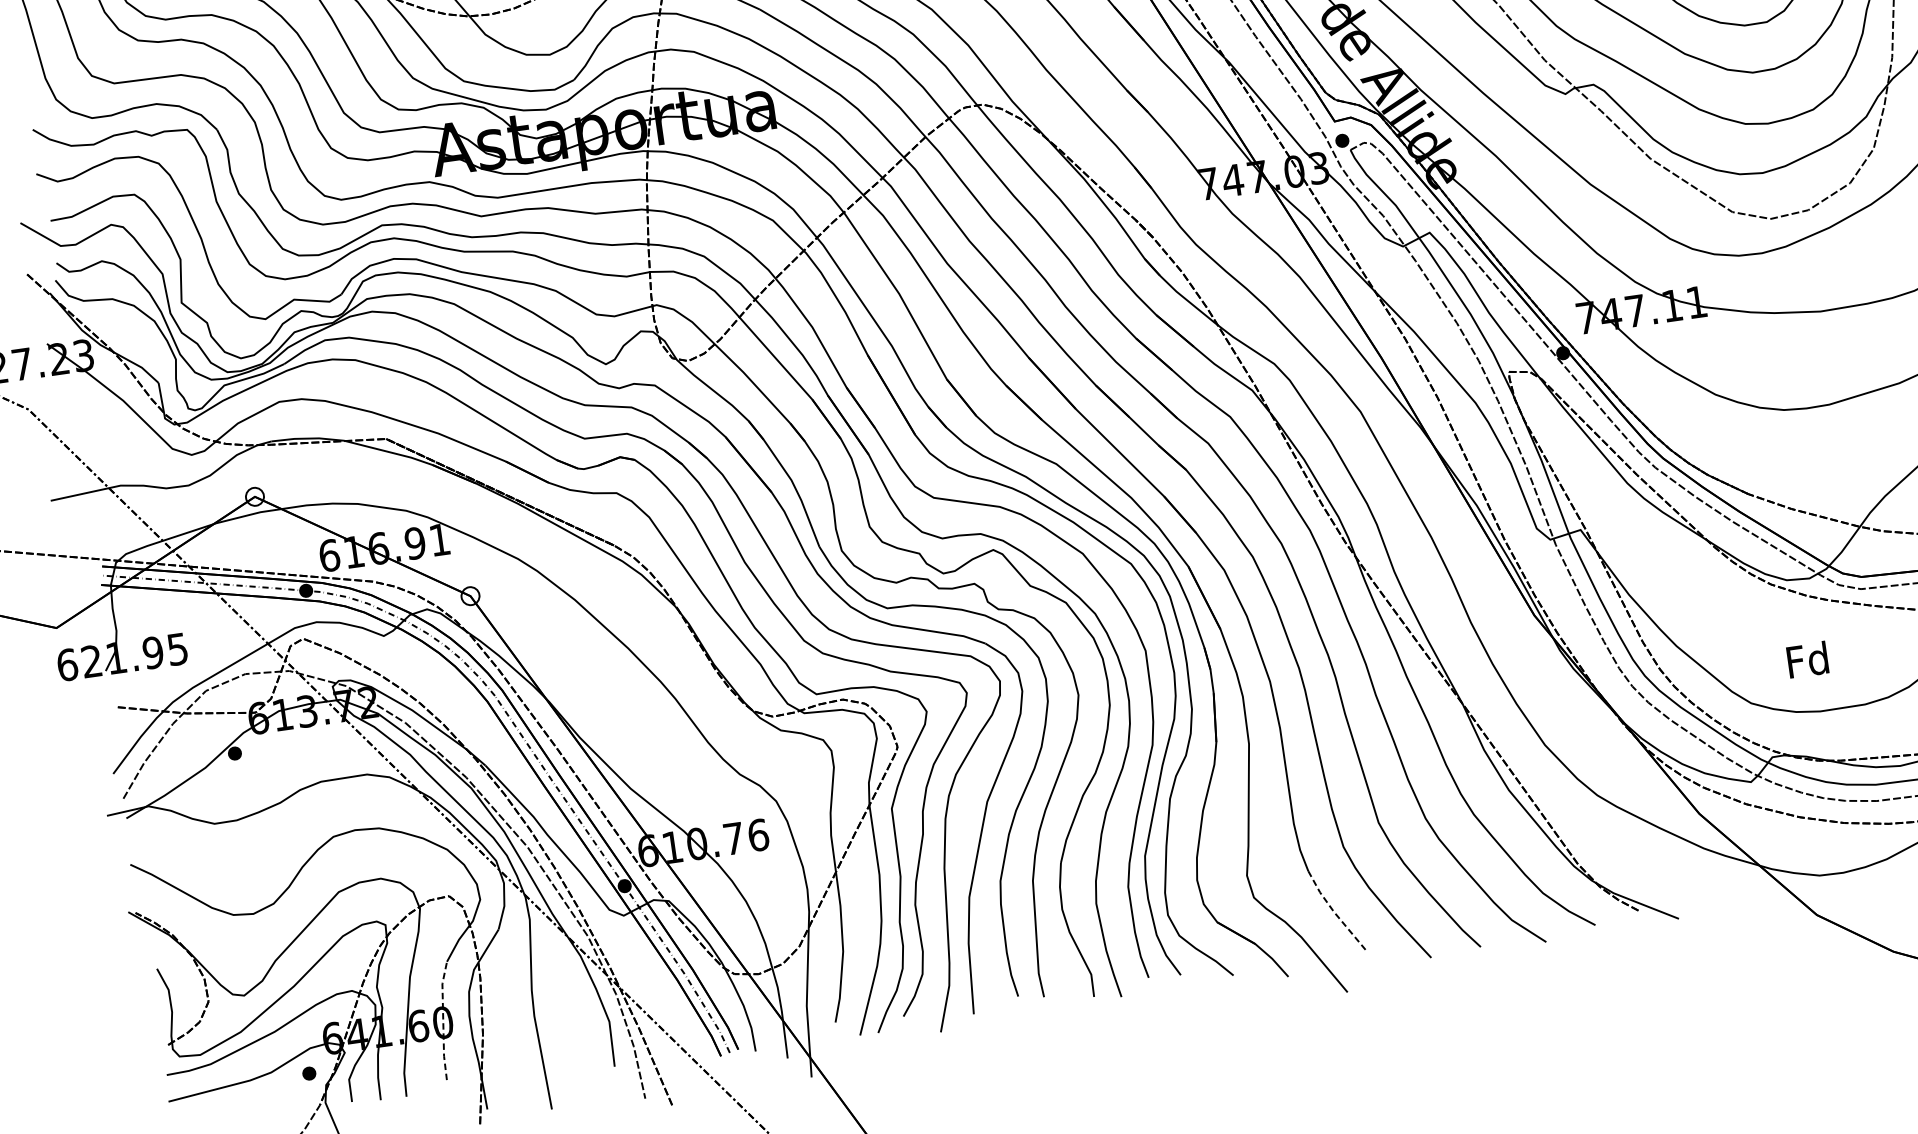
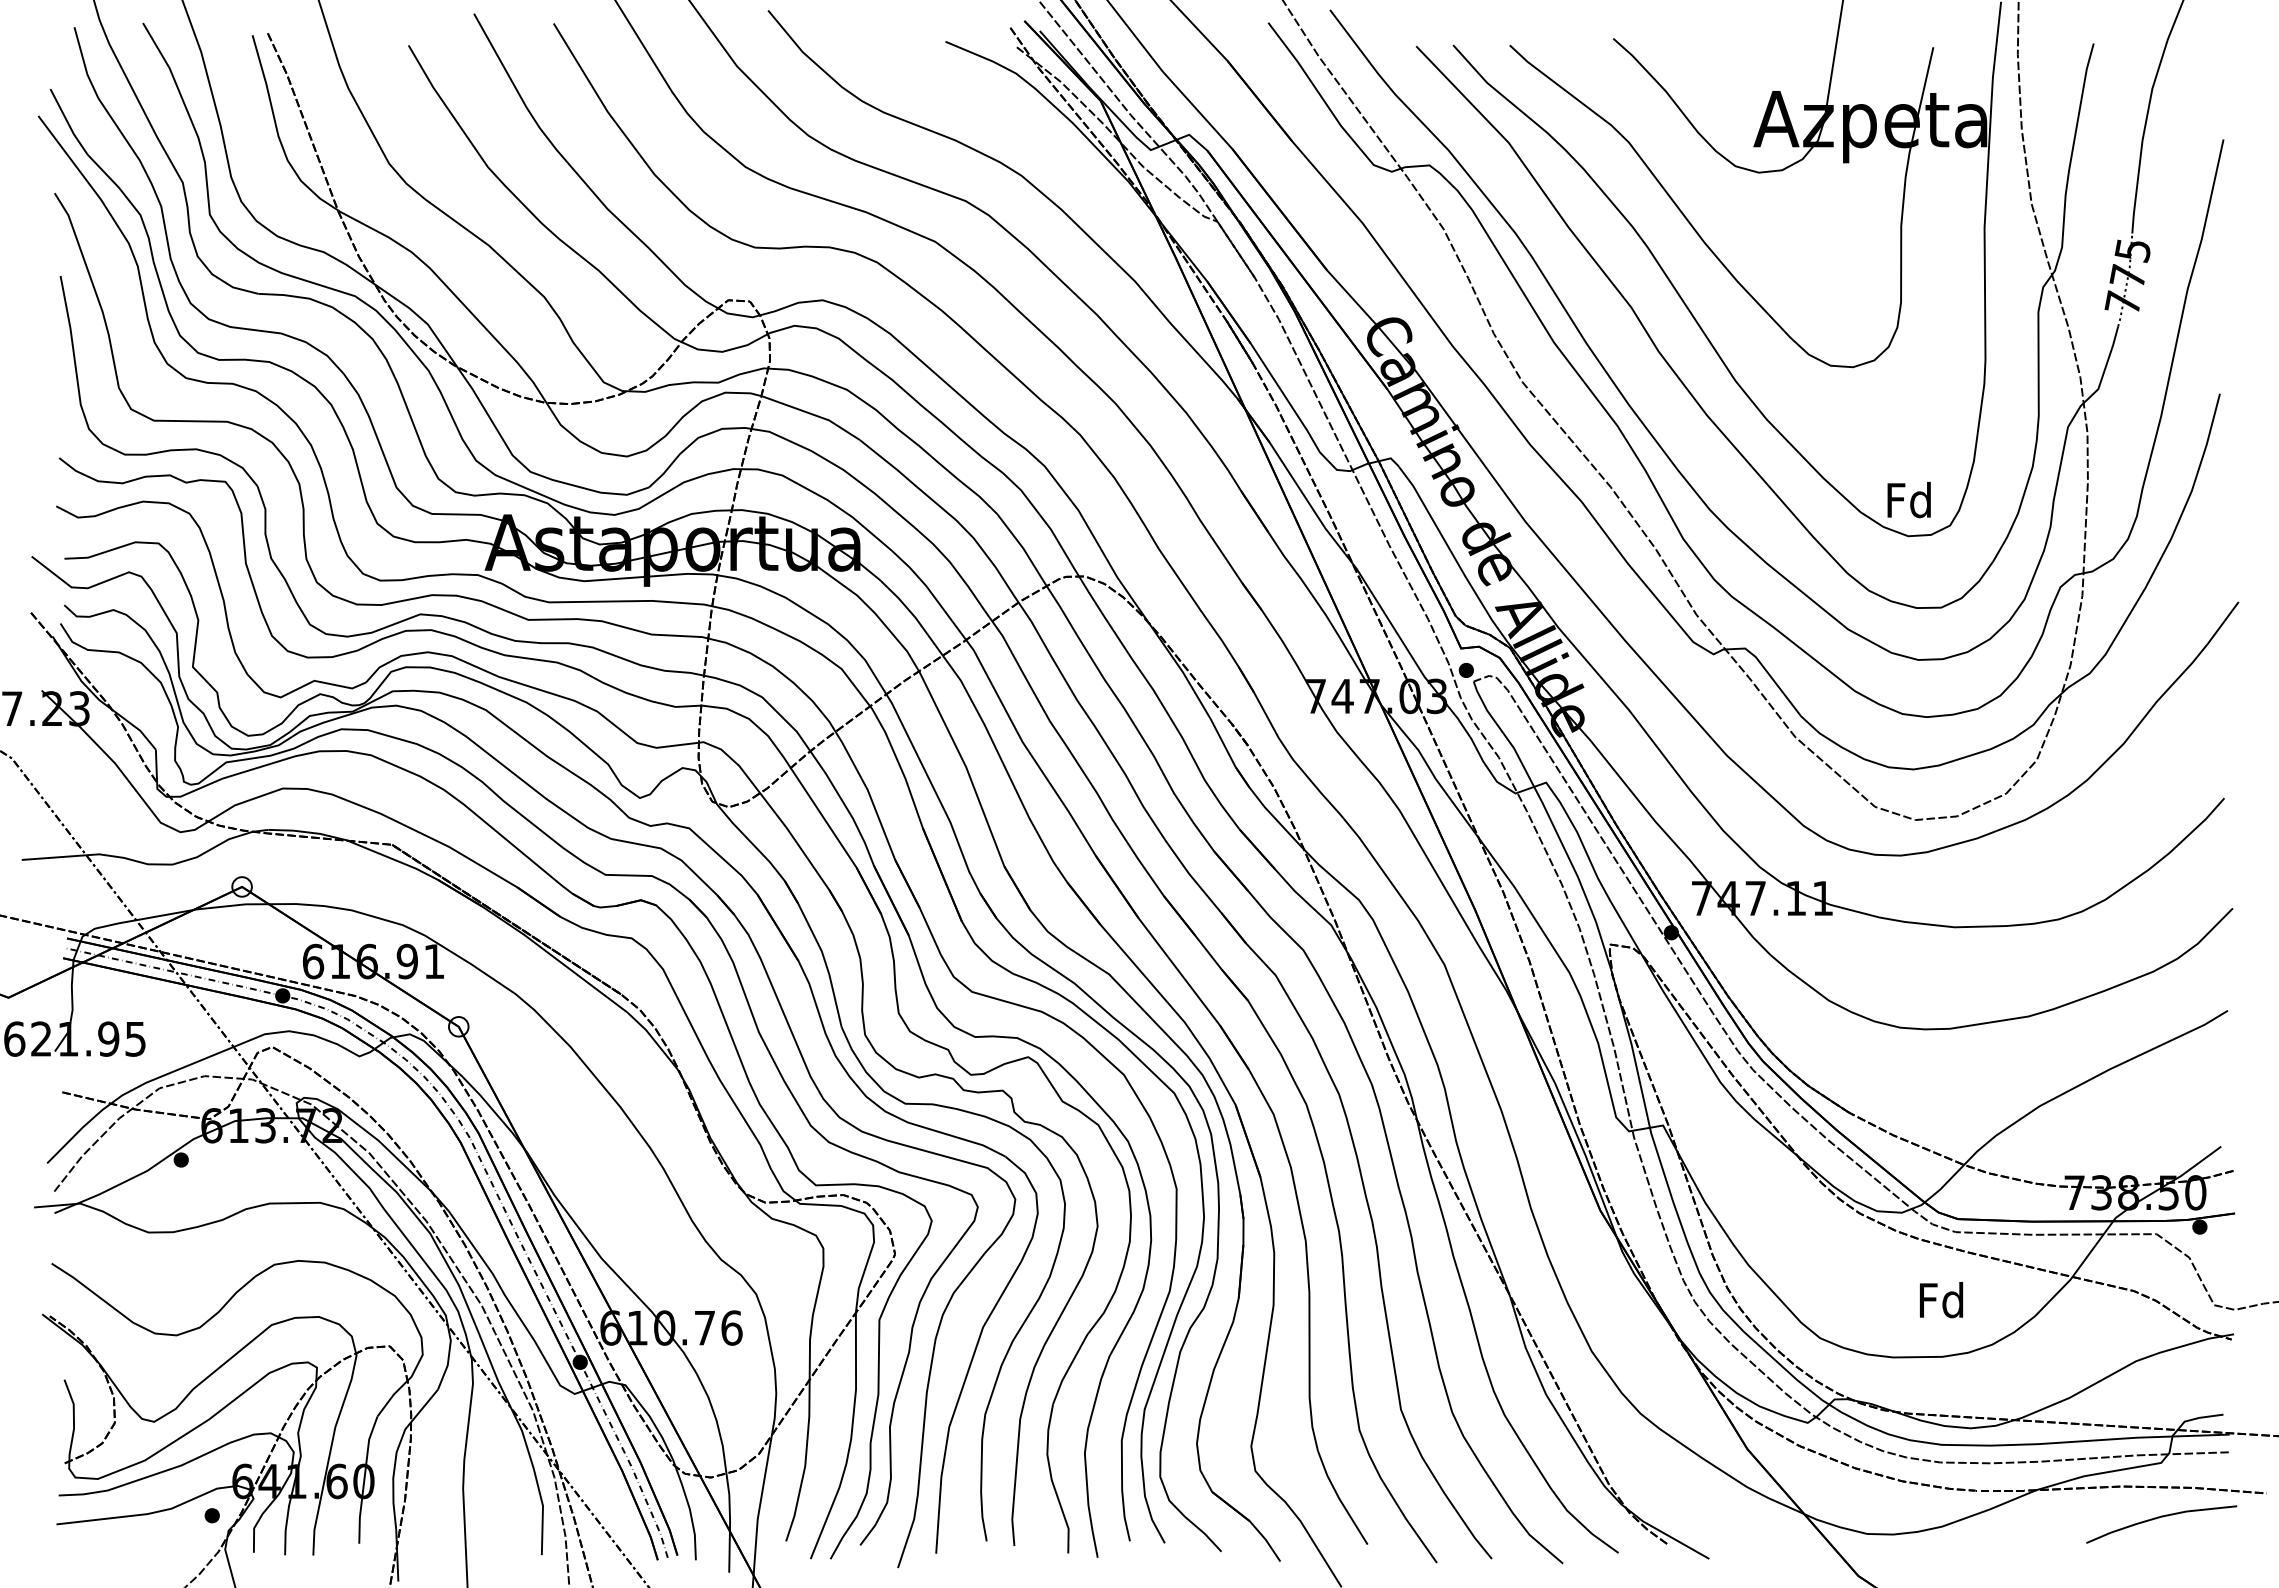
text: (1807, 660) -> (1941, 1300), moved
line: (1334, 911) -> (1339, 1498), dashed -> solid
line: (443, 1020) -> (364, 1479), dashed -> solid

